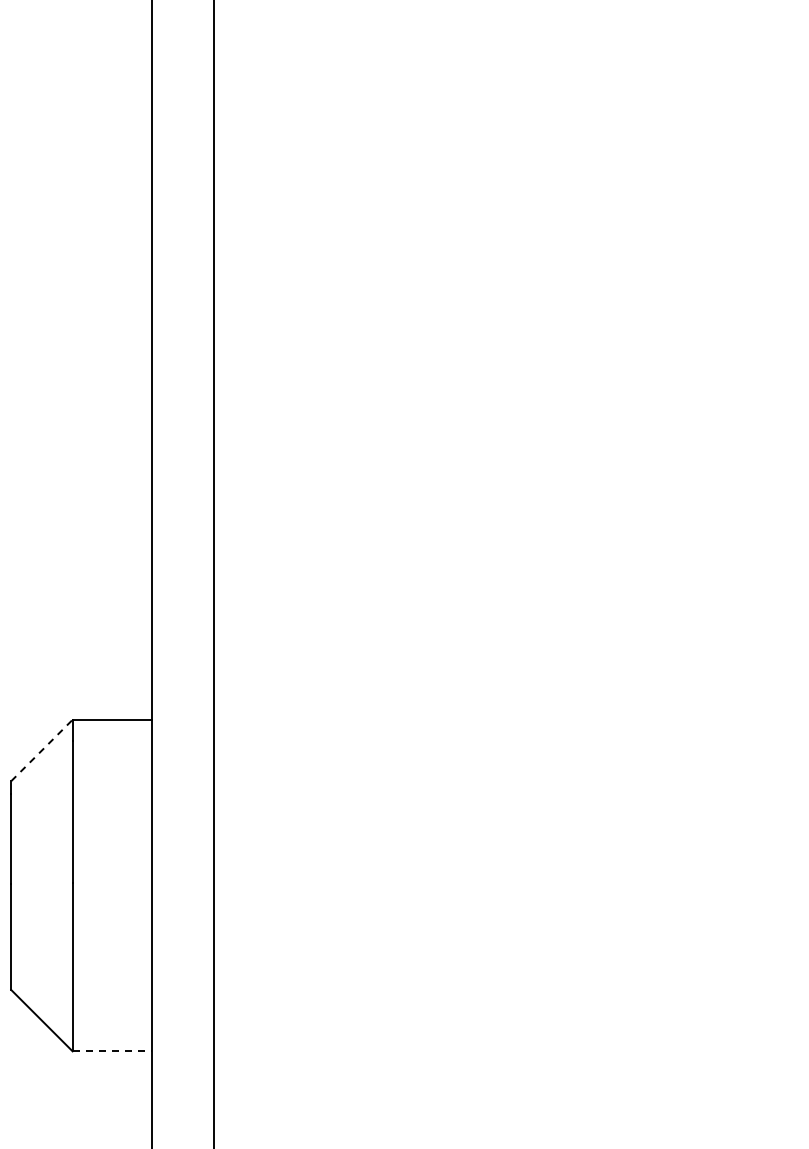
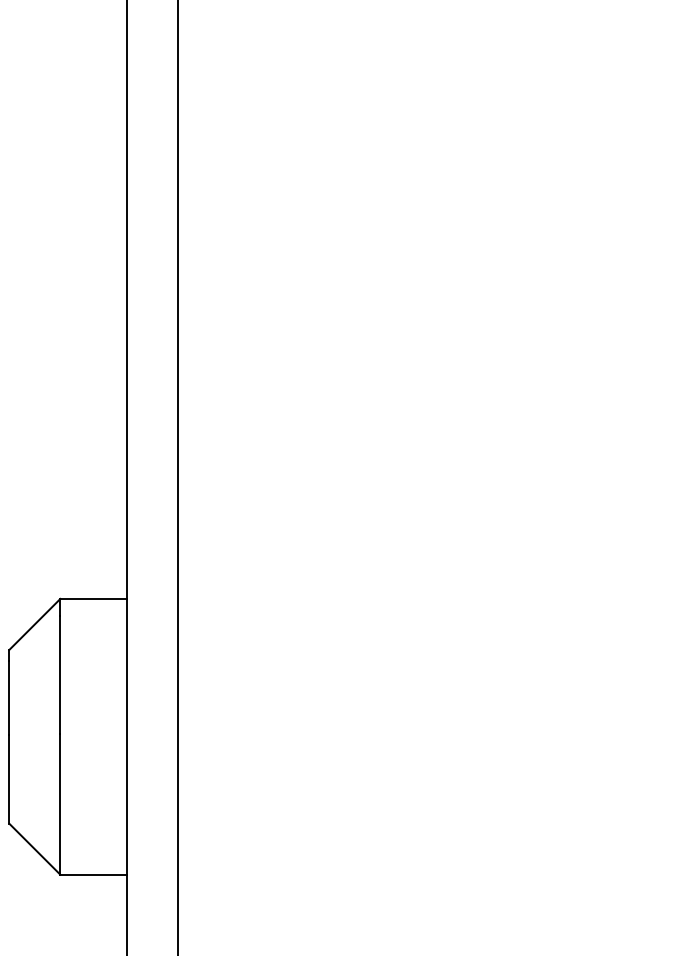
line: (42, 750) -> (35, 624), dashed -> solid
line: (112, 1051) -> (93, 874), dashed -> solid

